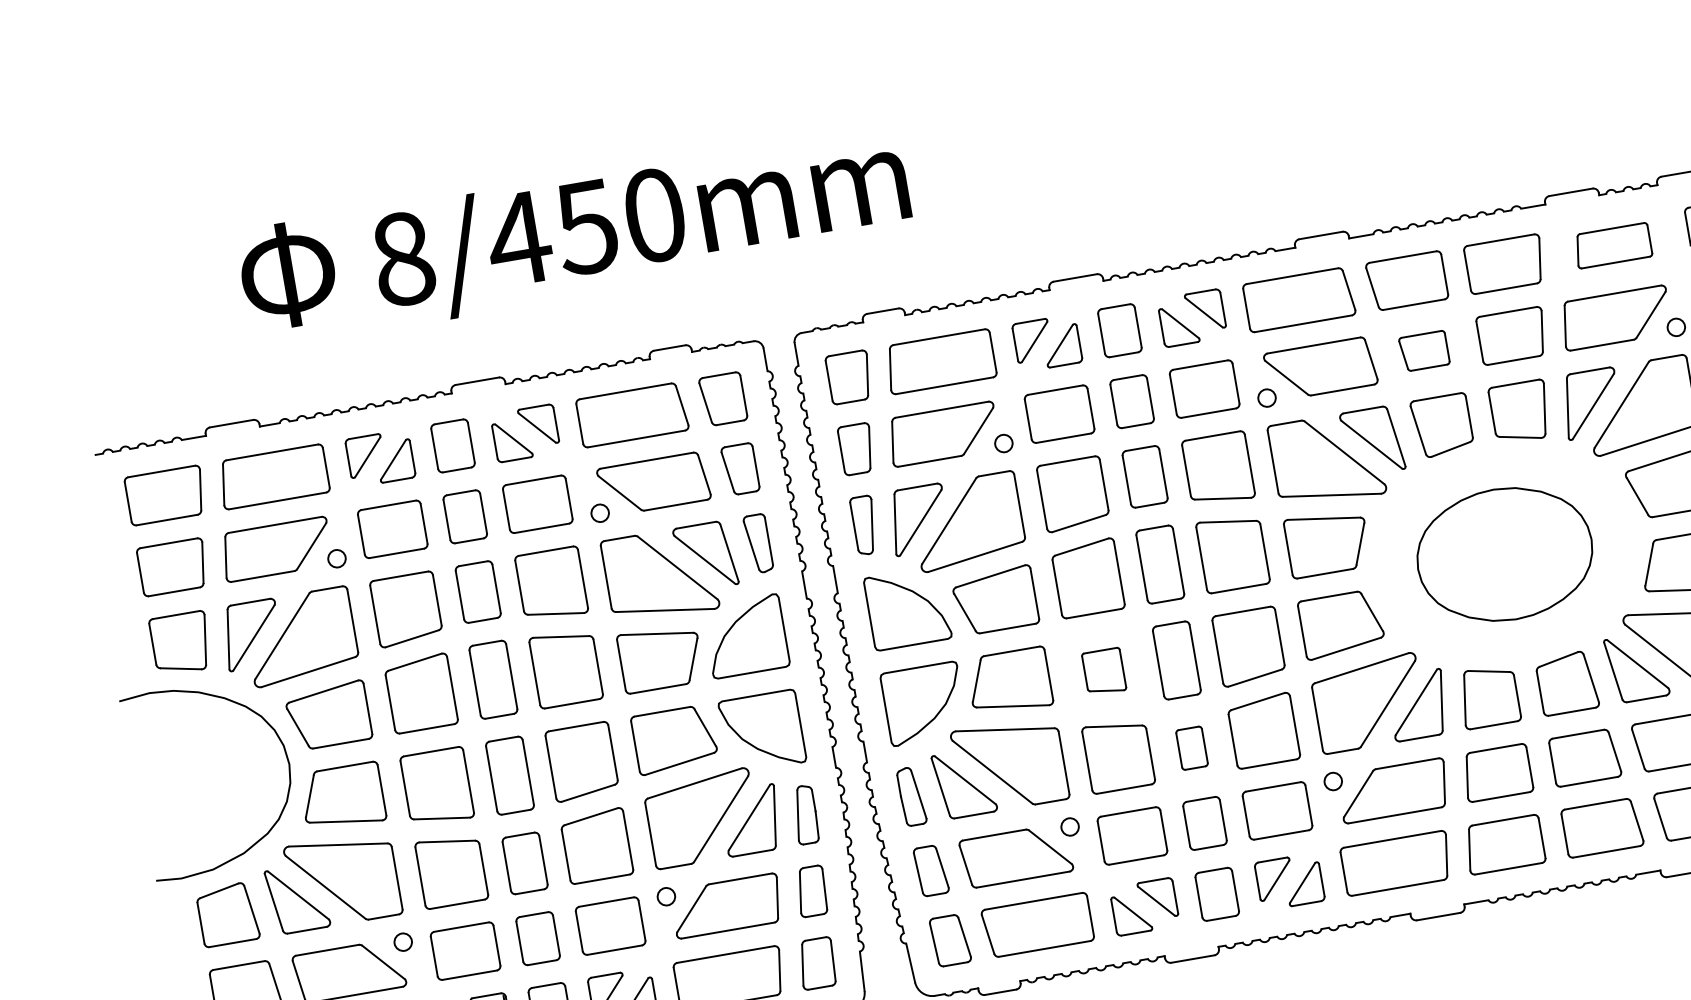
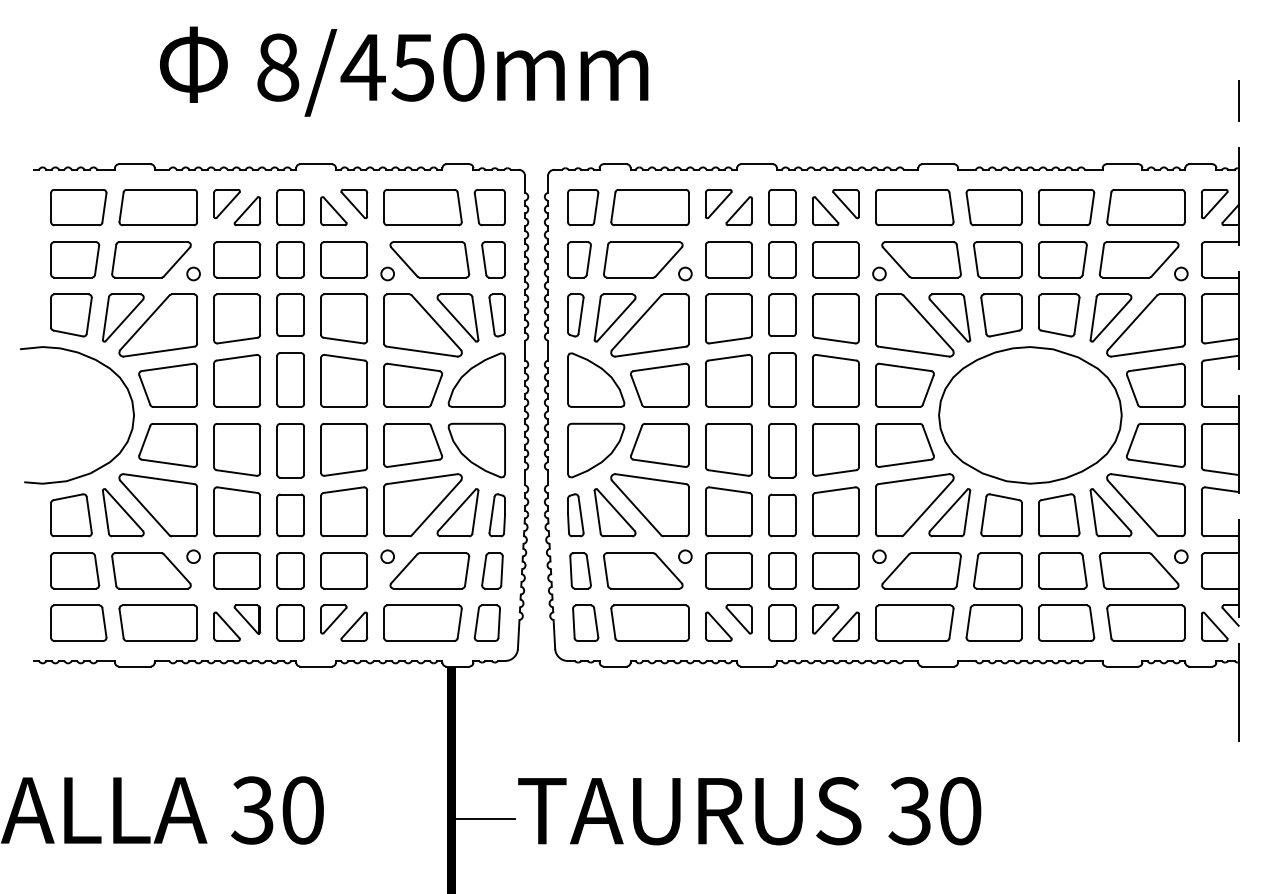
part: (1612, 245) -> (1145, 207), size x1.43
part: (1423, 350) -> (997, 259), size x1.43
part: (1504, 554) -> (1030, 415), size x1.43
part: (1103, 671) -> (728, 449), size x1.67
part: (1192, 748) -> (782, 515), size x1.43

